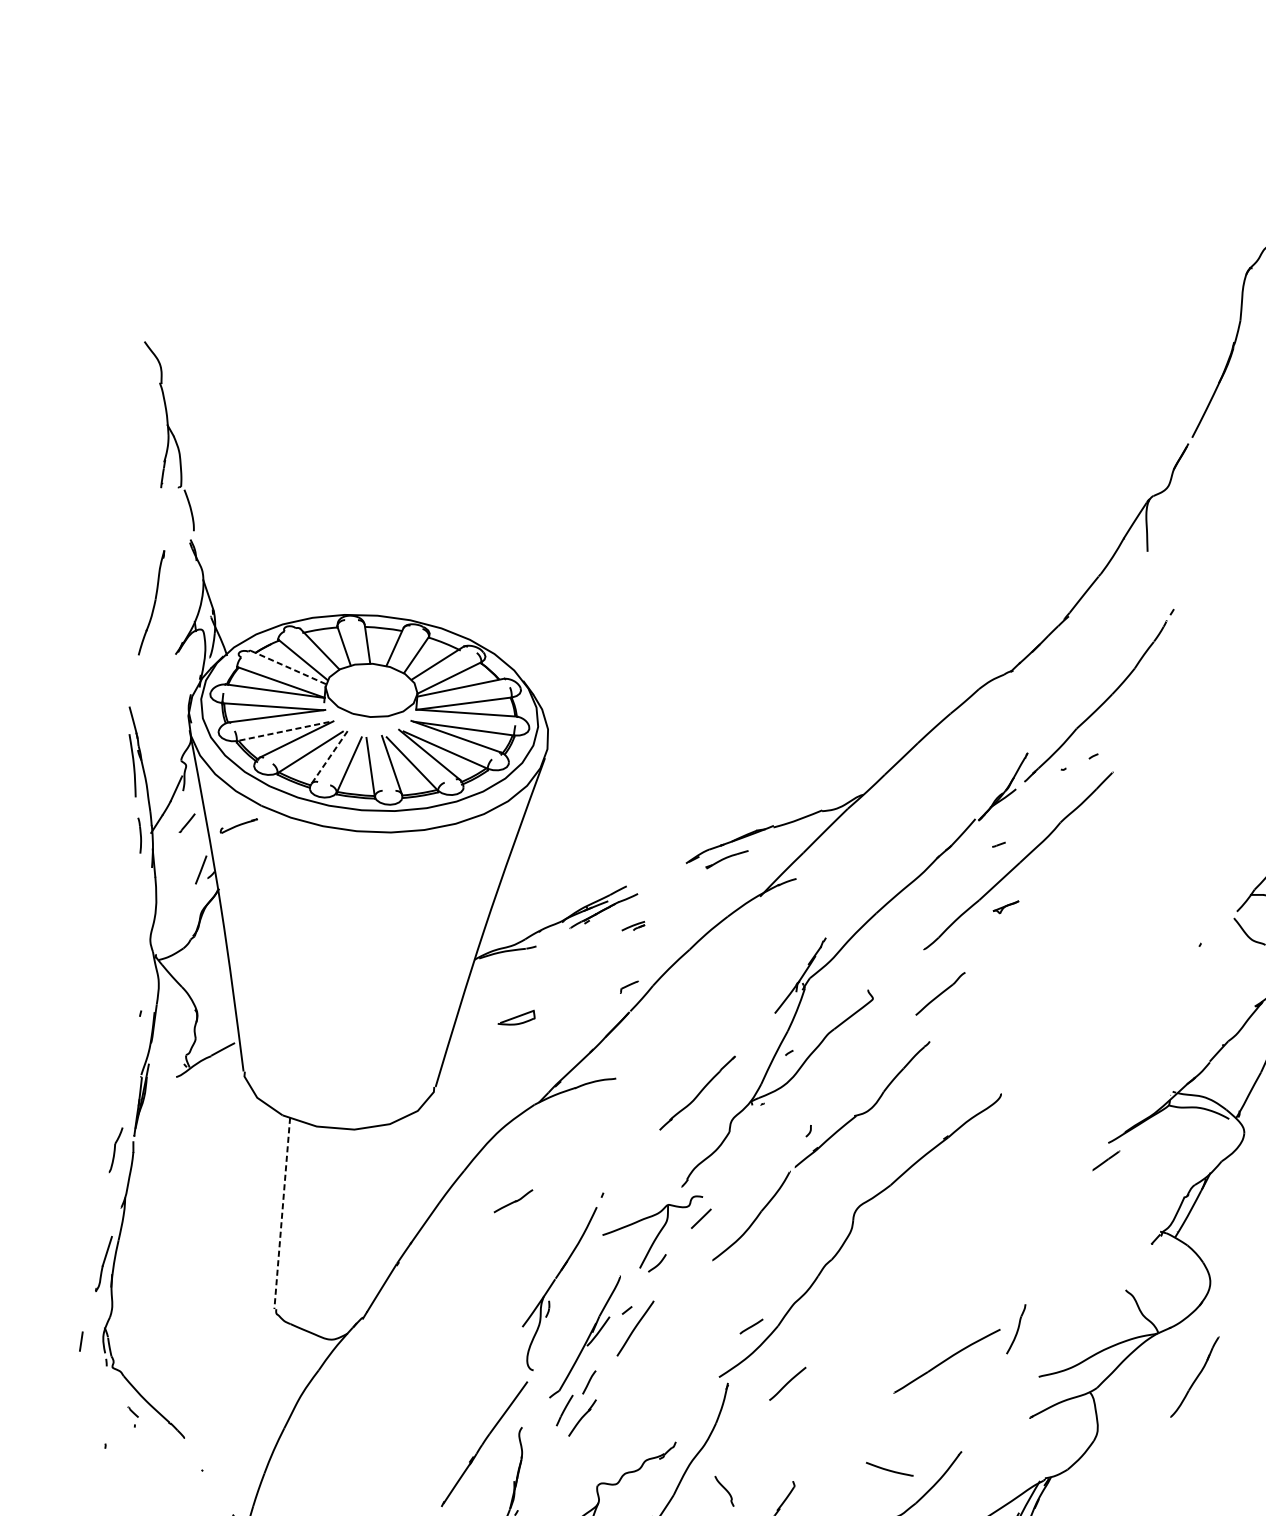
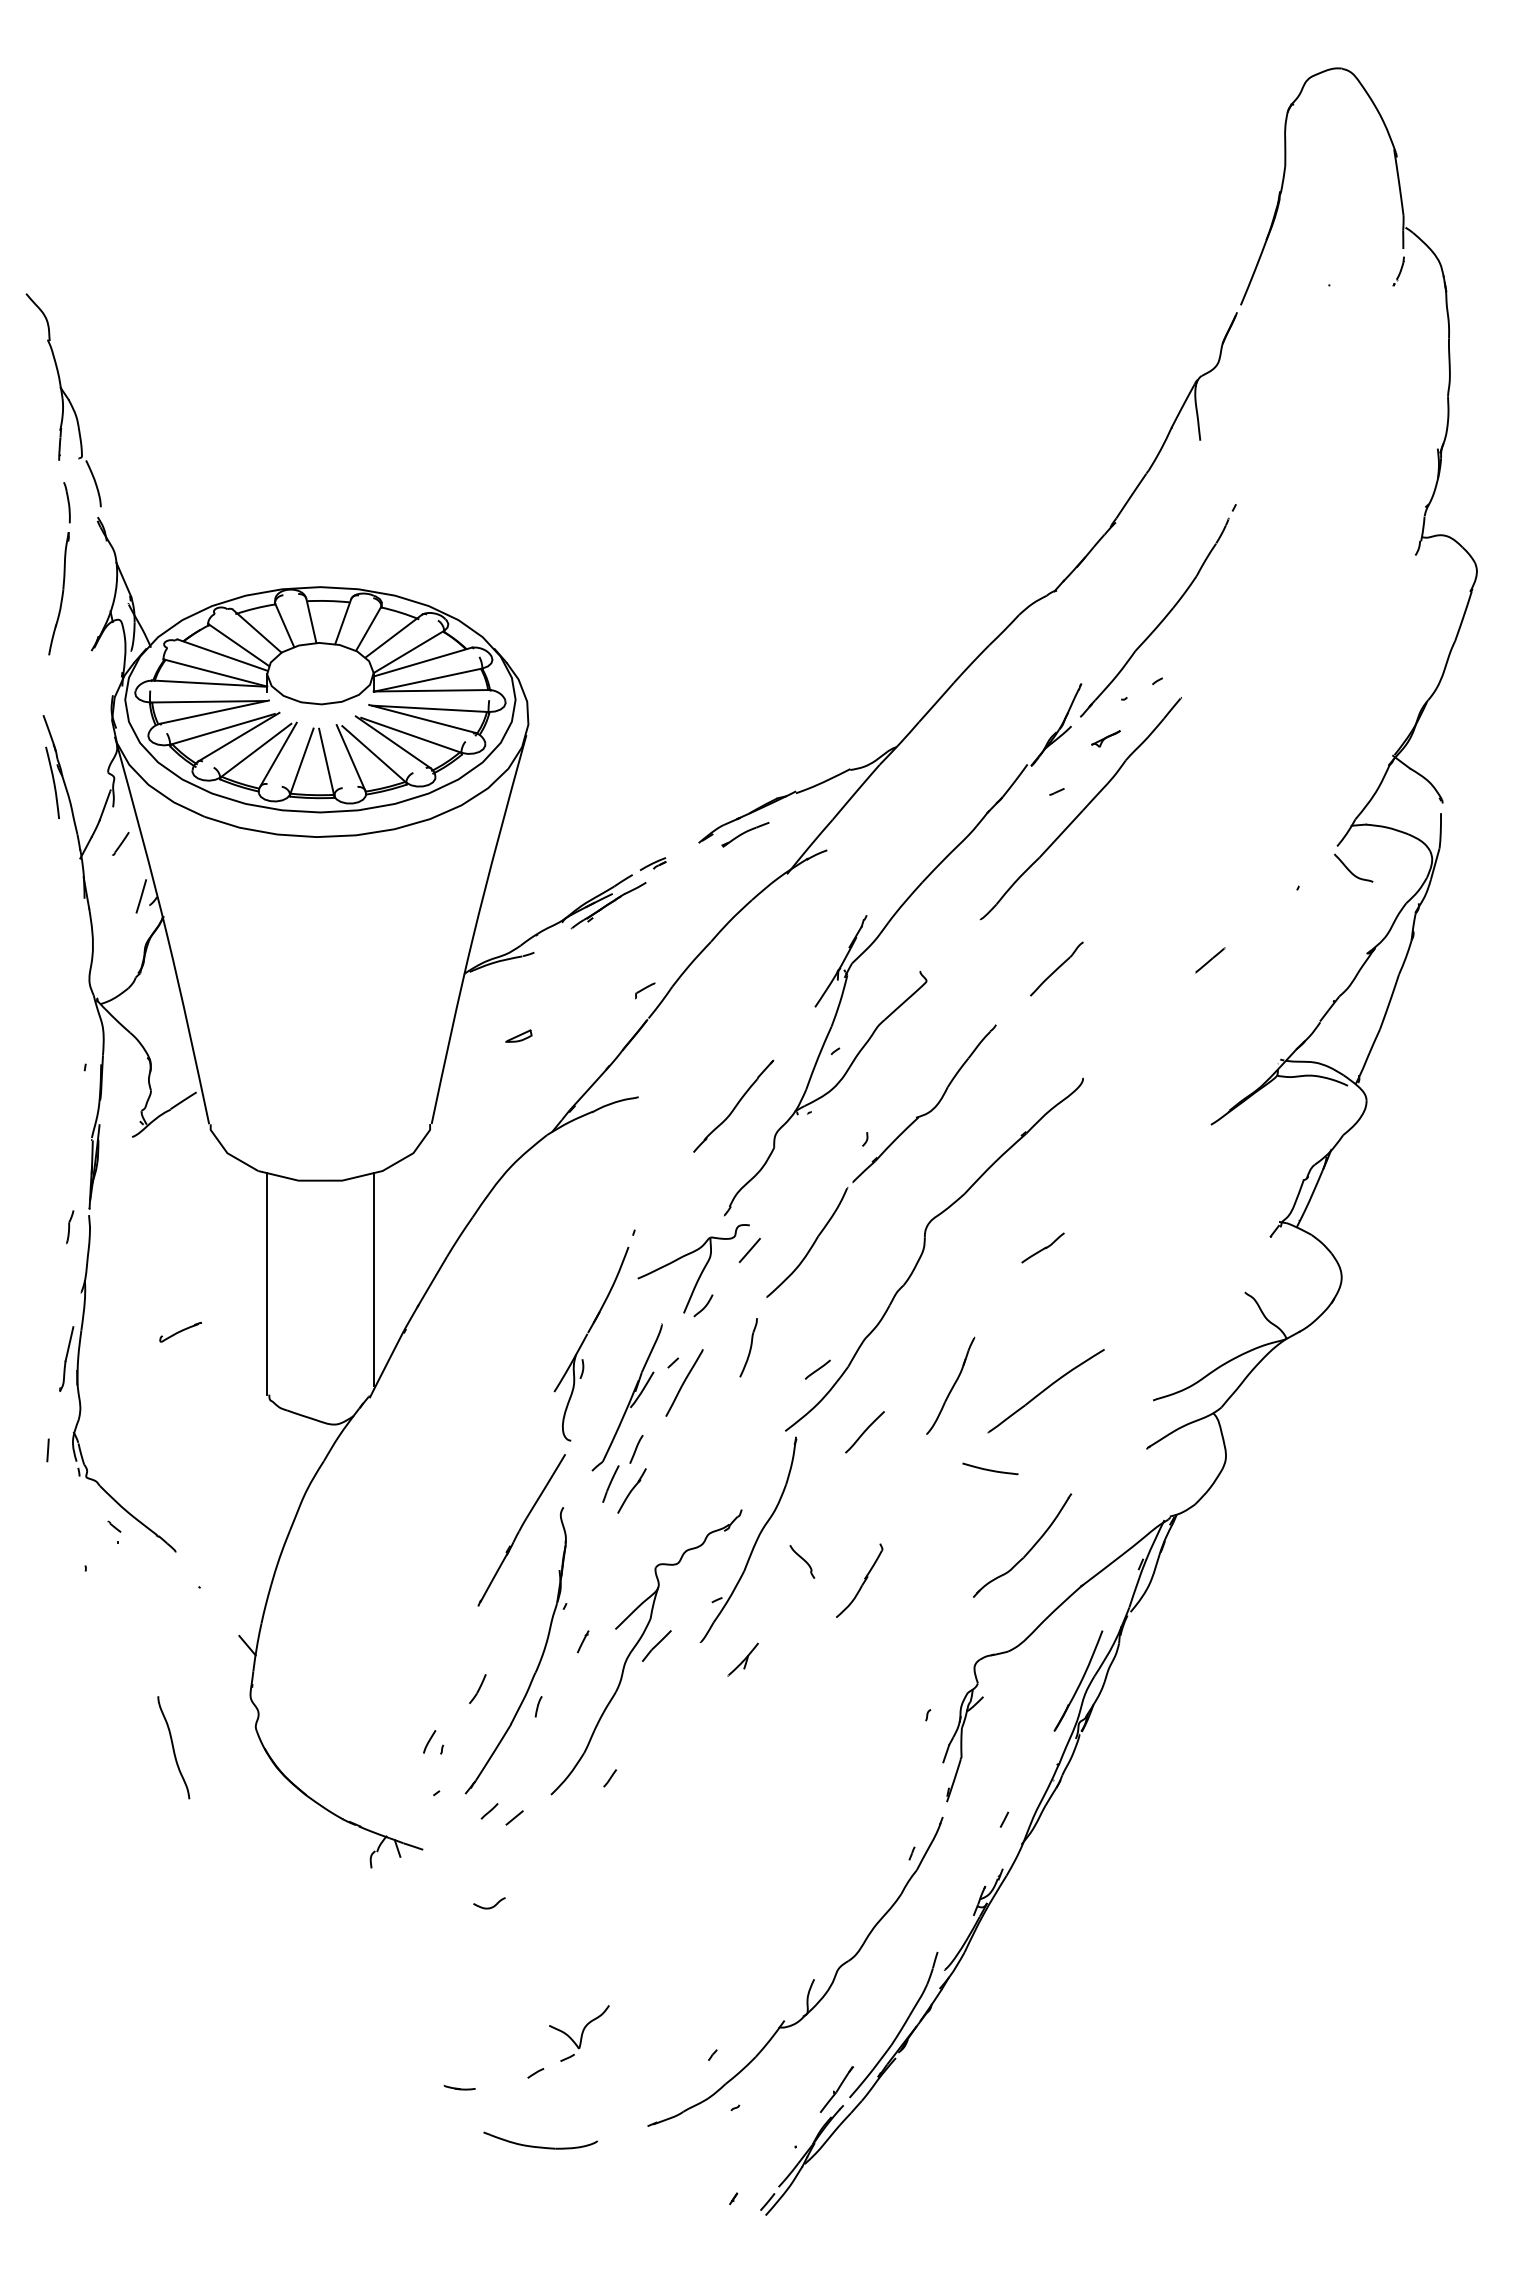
line: (288, 666) -> (222, 654), dashed -> solid
line: (283, 731) -> (223, 729), dashed -> solid
line: (329, 757) -> (278, 754), dashed -> solid
part: (238, 825) -> (180, 1331), moved
part: (138, 835) -> (66, 502), moved
part: (1005, 906) -> (1105, 738), moved
part: (632, 925) -> (652, 863), moved
part: (940, 993) -> (1056, 968), moved
part: (516, 1016) -> (518, 1035), size x0.62
part: (116, 1150) -> (70, 1227), size x0.62
line: (1106, 1160) -> (1210, 960), moved
part: (513, 1200) -> (1042, 1247), moved
line: (282, 1213) -> (267, 1283), dashed -> solid
line: (374, 1217) -> (373, 1279), added
part: (1016, 1329) -> (748, 1347), moved
part: (1194, 1376) -> (950, 1385), moved
curve: (889, 1469) -> (990, 1469), moved

